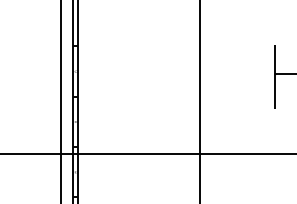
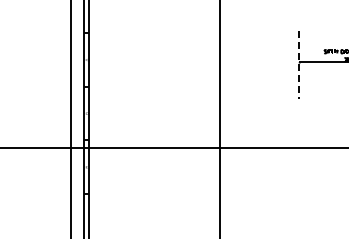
line: (274, 76) -> (298, 65), solid -> dashed

